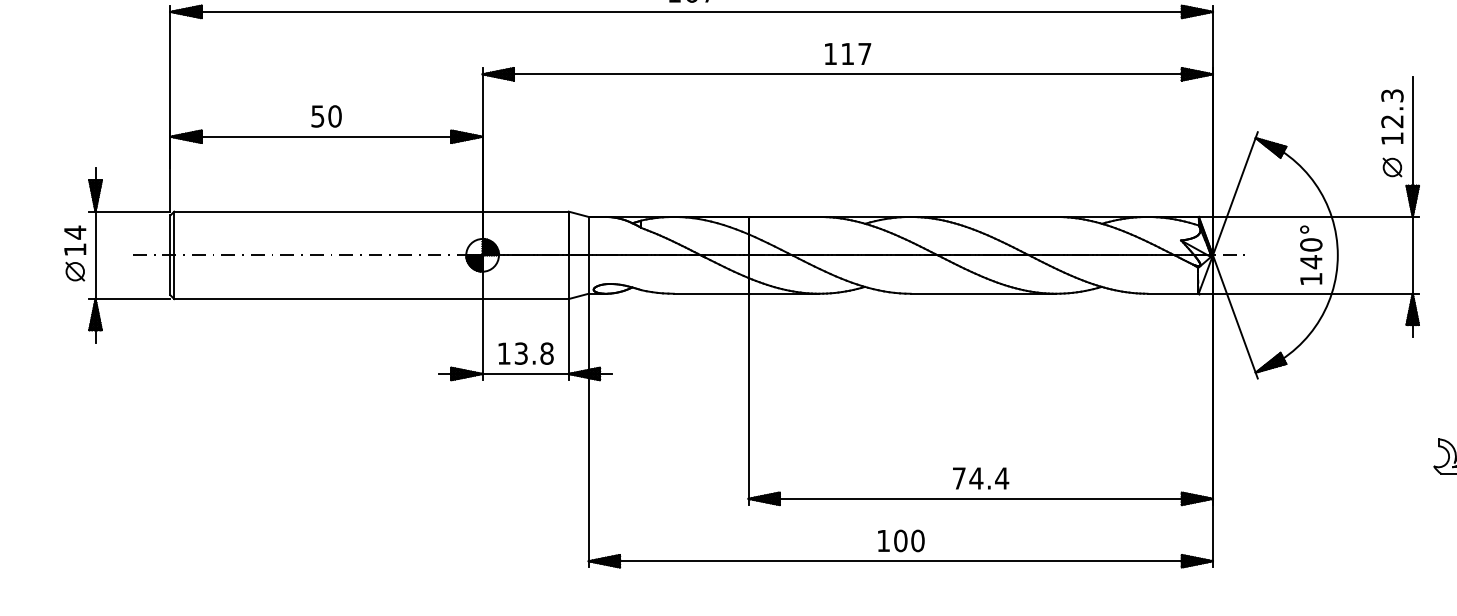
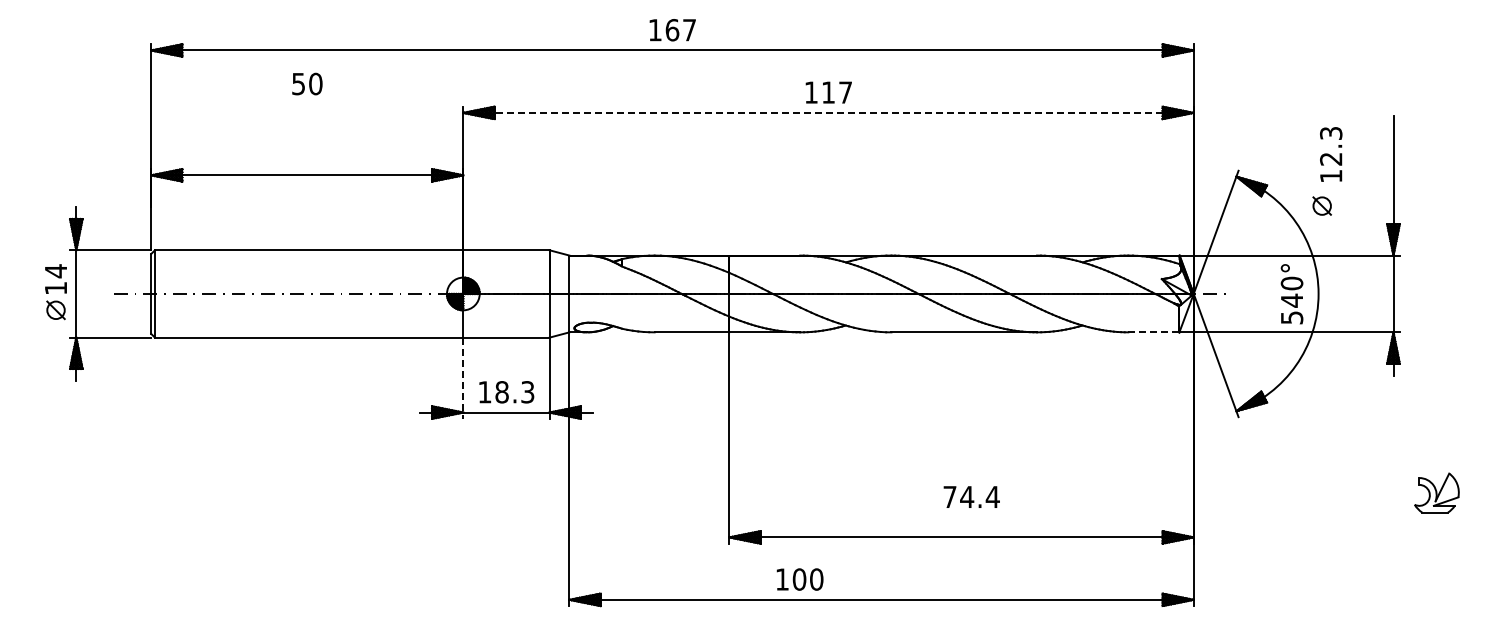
line: (848, 73) -> (829, 112), solid -> dashed
text: (326, 115) -> (307, 83), moved
text: (1392, 116) -> (1331, 154), moved
part: (1391, 166) -> (1321, 205), moved
text: (1311, 278) -> (1292, 317), 140° -> 540°
line: (1172, 293) -> (1153, 332), solid -> dashed
line: (482, 339) -> (463, 378), solid -> dashed
text: (533, 353) -> (514, 392), 13.8 -> 18.3
text: (980, 477) -> (971, 496), moved
text: (900, 540) -> (799, 579), moved

